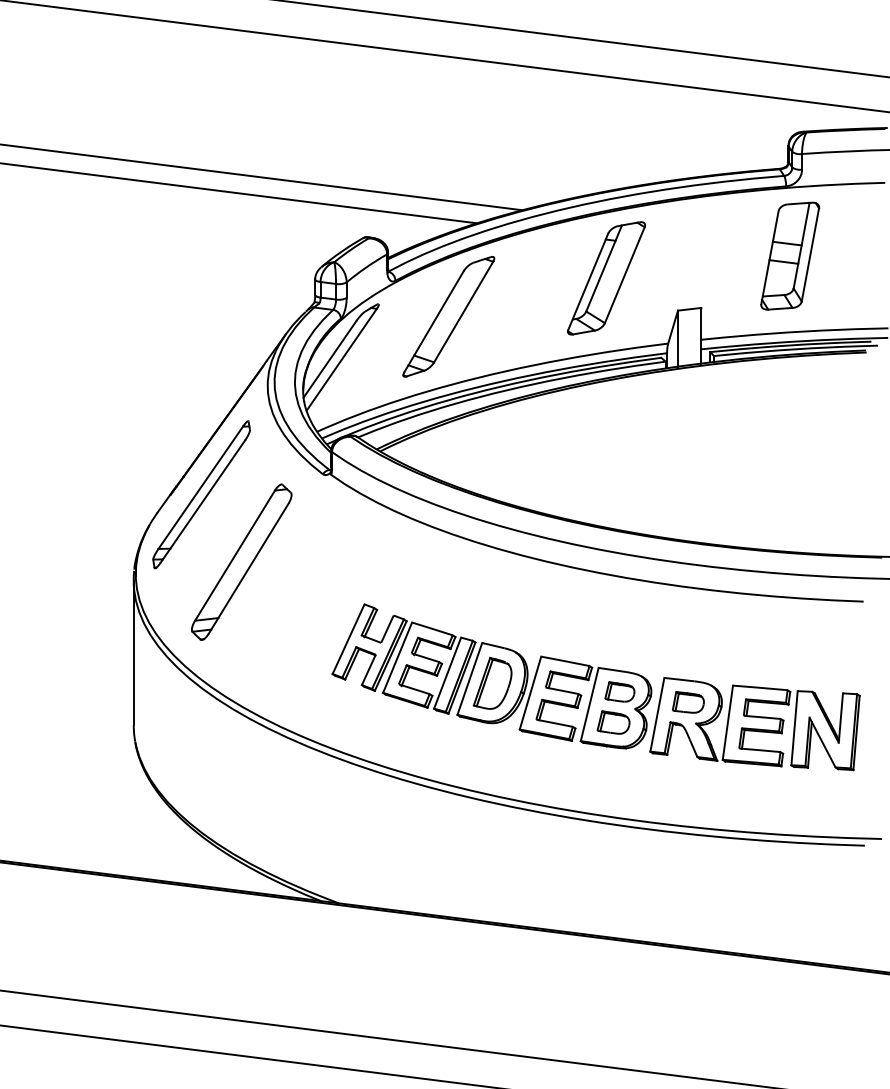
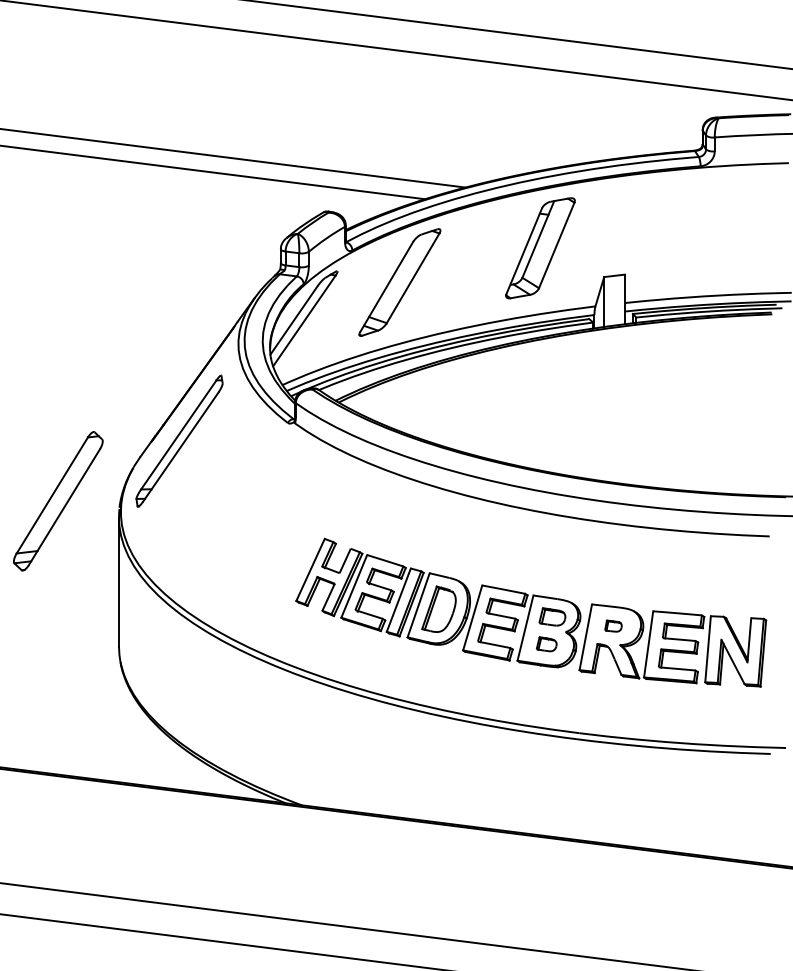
part: (789, 256) -> (703, 228), removed
part: (241, 562) -> (58, 501), moved
part: (688, 701) -> (613, 625), size x0.6
part: (613, 722) -> (546, 644), size x0.7

